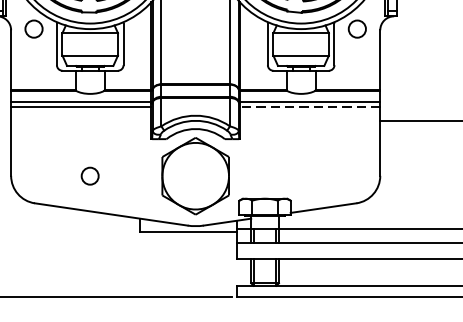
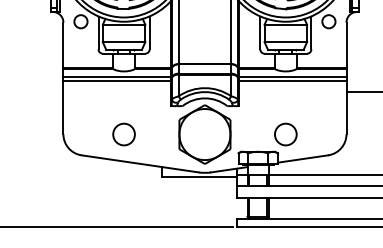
line: (309, 107) -> (292, 81), dashed -> solid
circle: (89, 176) -> (123, 134), size x1.67
circle: (300, 176) -> (285, 134), added

